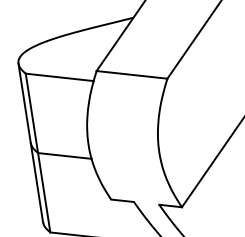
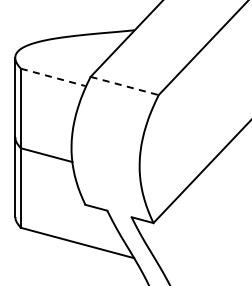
line: (132, 75) -> (125, 86), solid -> dashed
line: (59, 77) -> (53, 77), solid -> dashed

